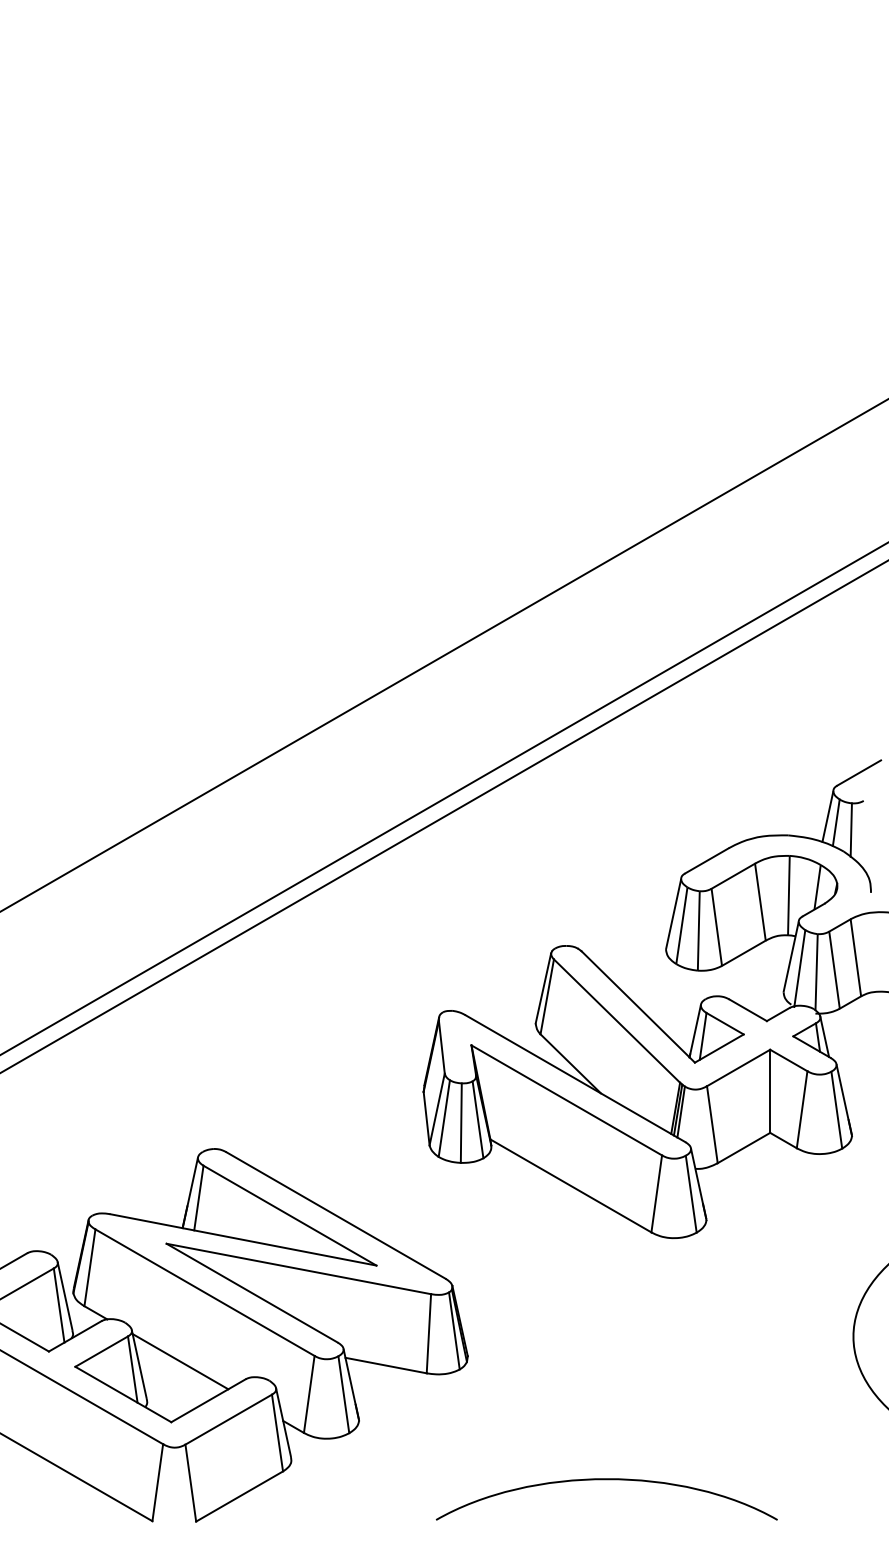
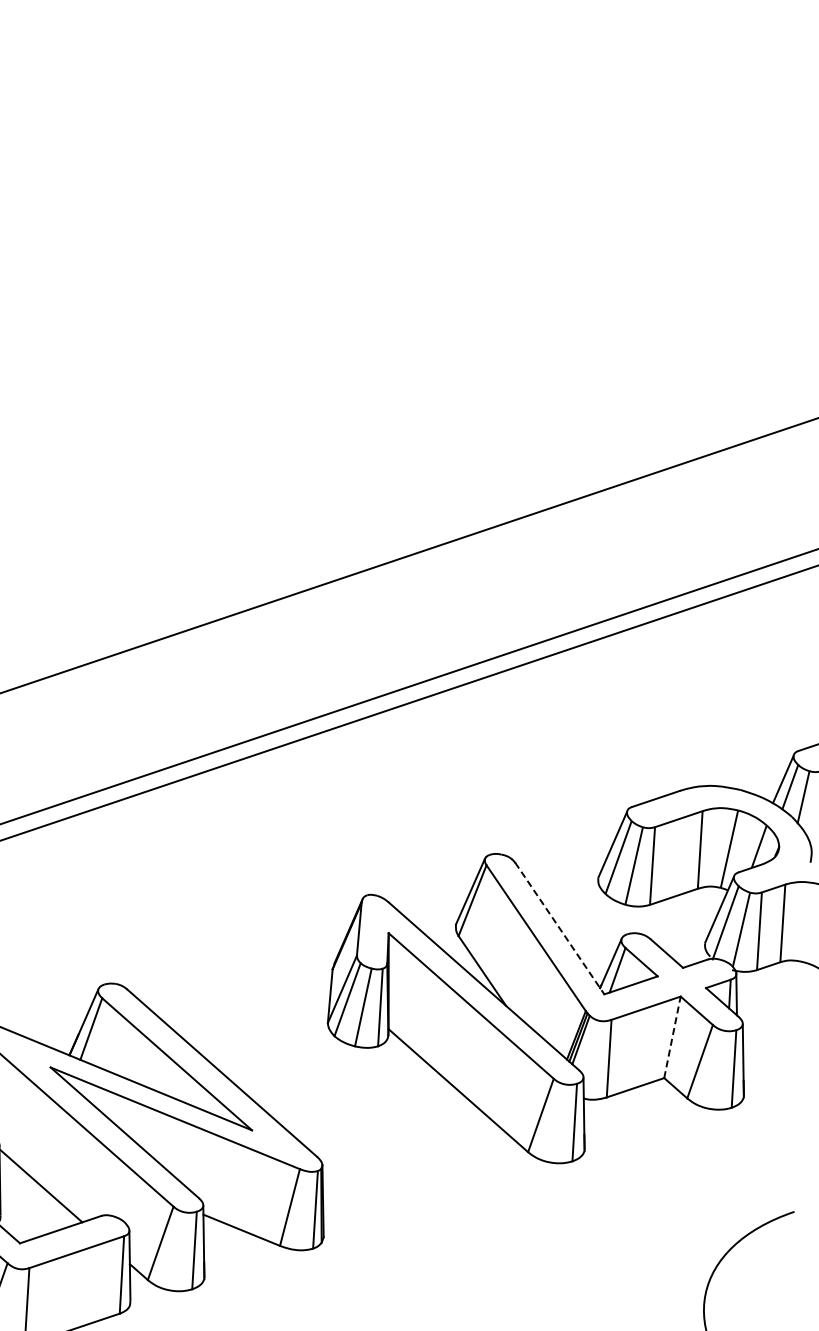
line: (638, 1006) -> (560, 928), solid -> dashed
line: (770, 1091) -> (672, 1037), solid -> dashed

